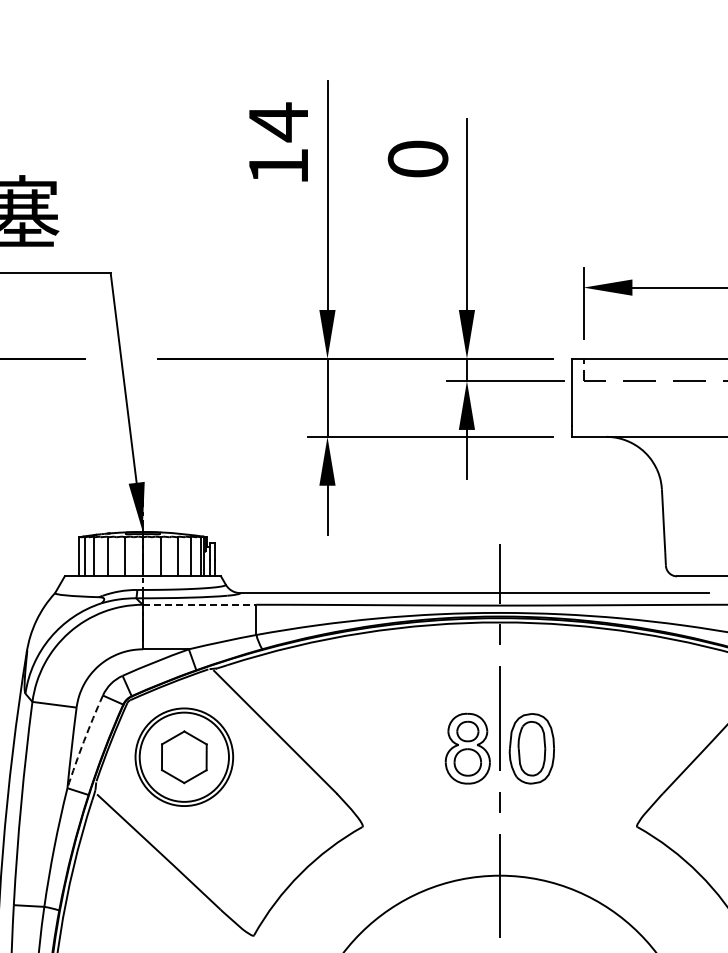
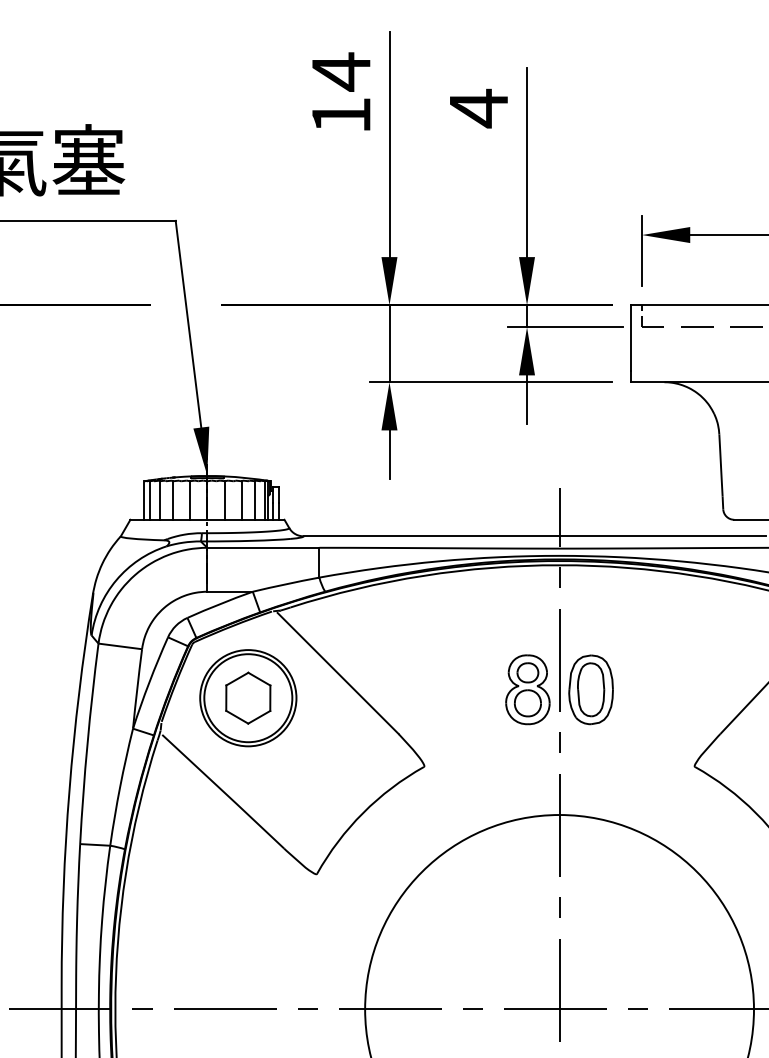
text: (417, 159) -> (478, 108), 0 -> 4
line: (199, 604) -> (263, 547), dashed -> solid
arc: (84, 741) -> (149, 682), dashed -> solid

